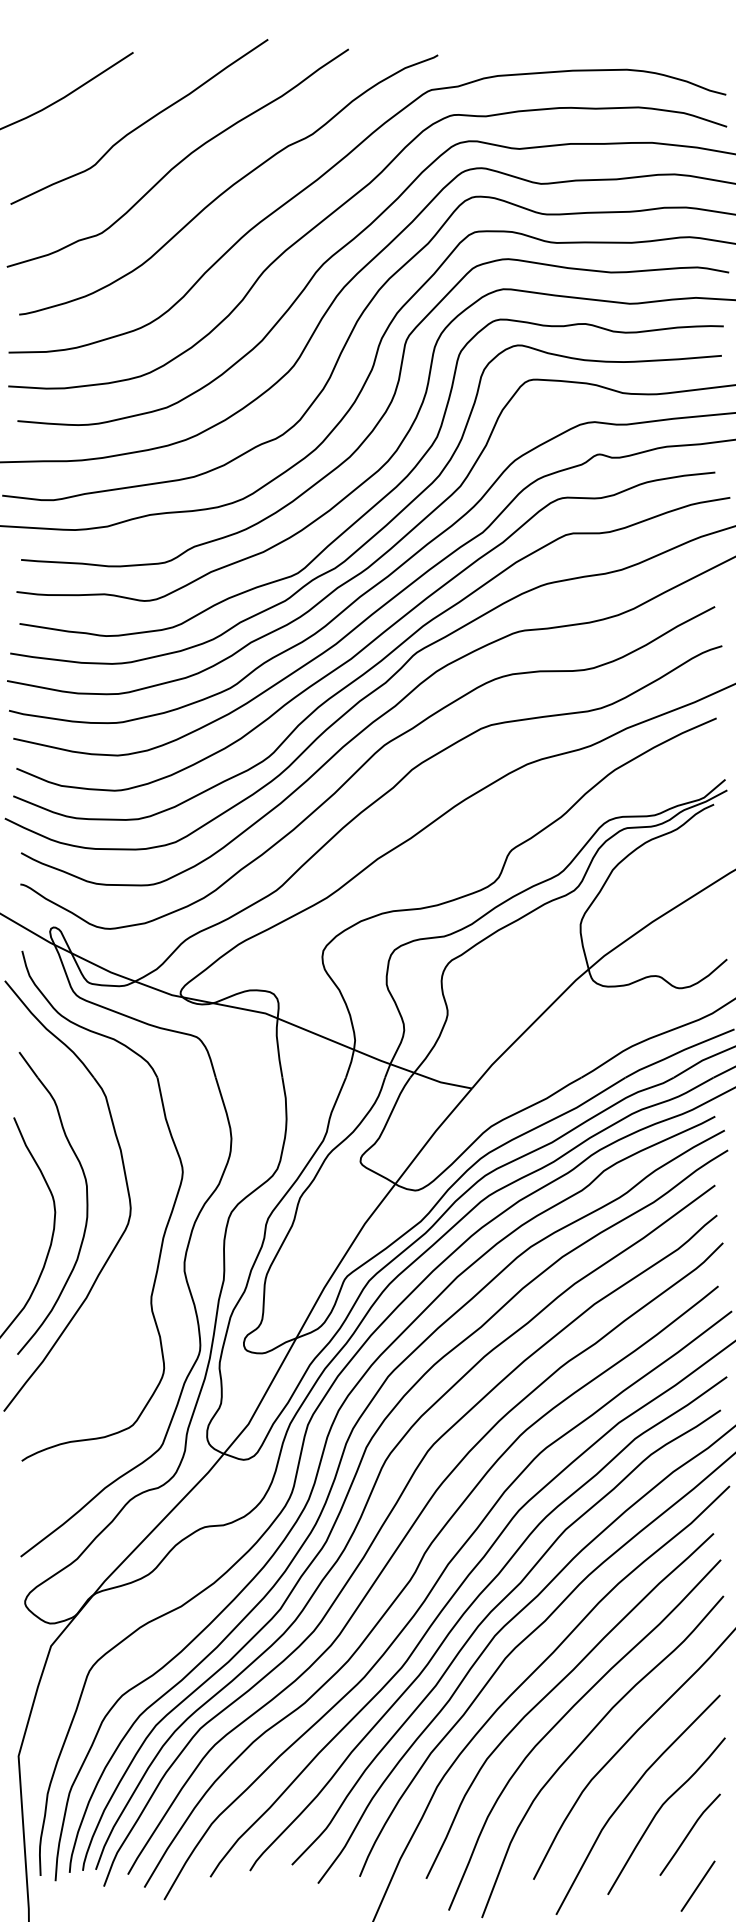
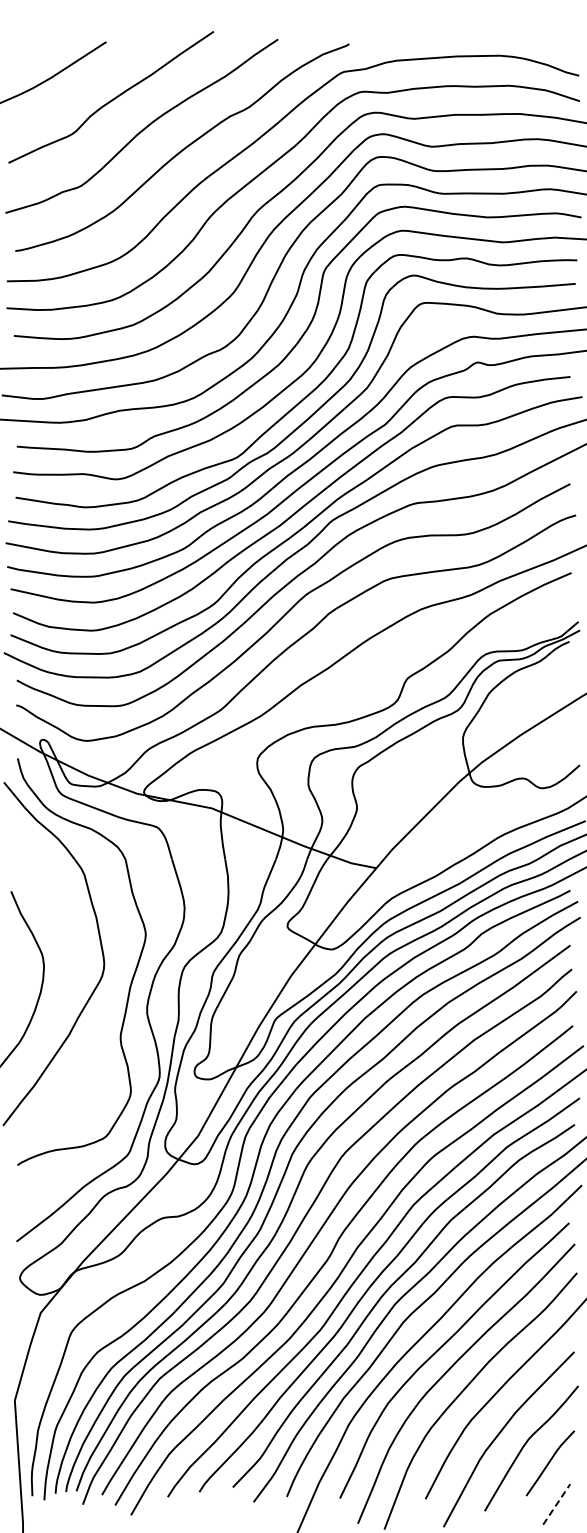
part: (85, 1203) -> (68, 959), removed
line: (699, 1886) -> (557, 1504), solid -> dashed

